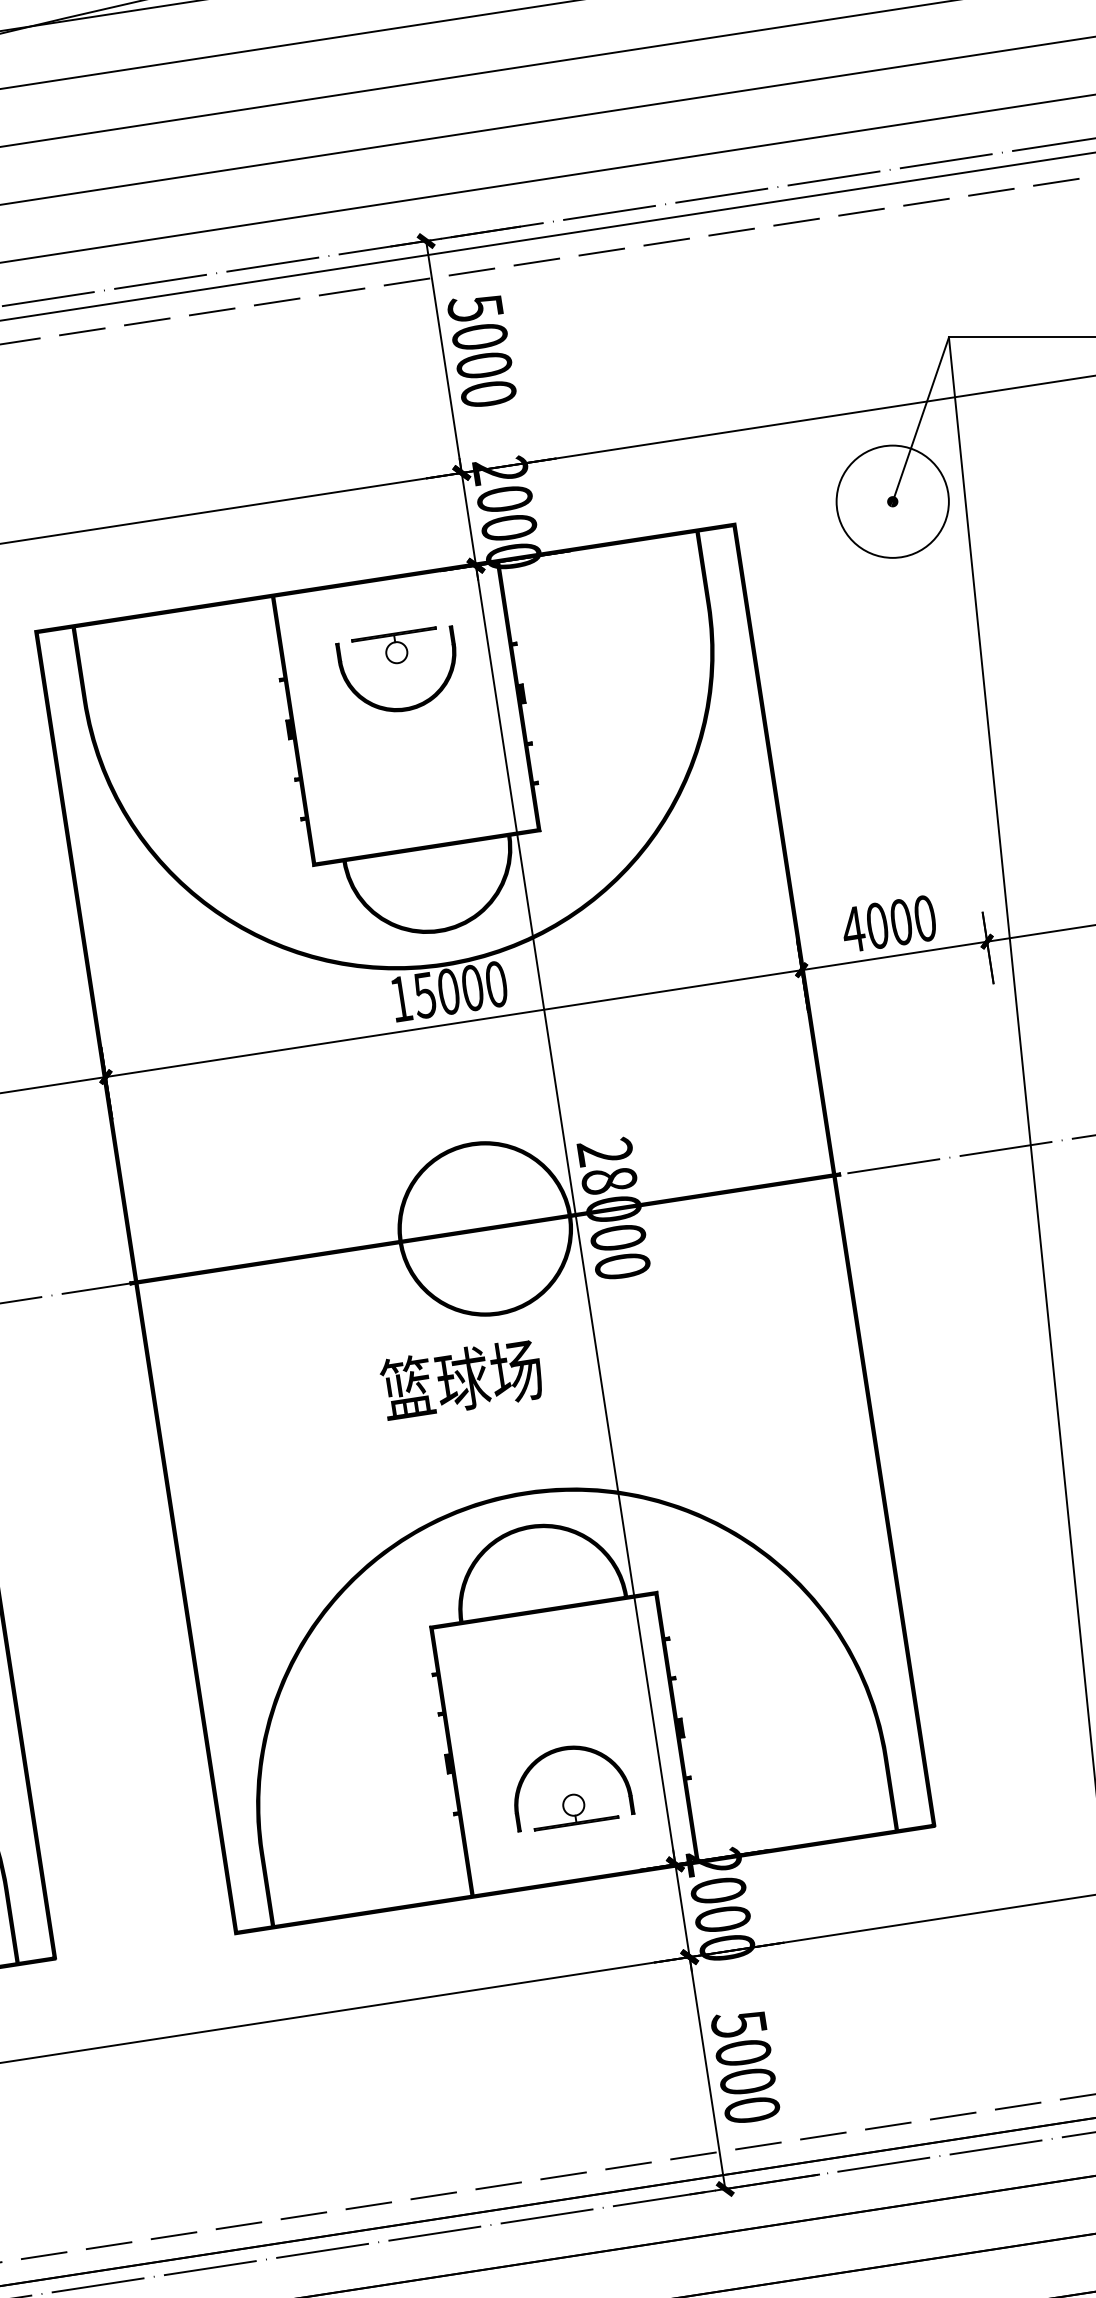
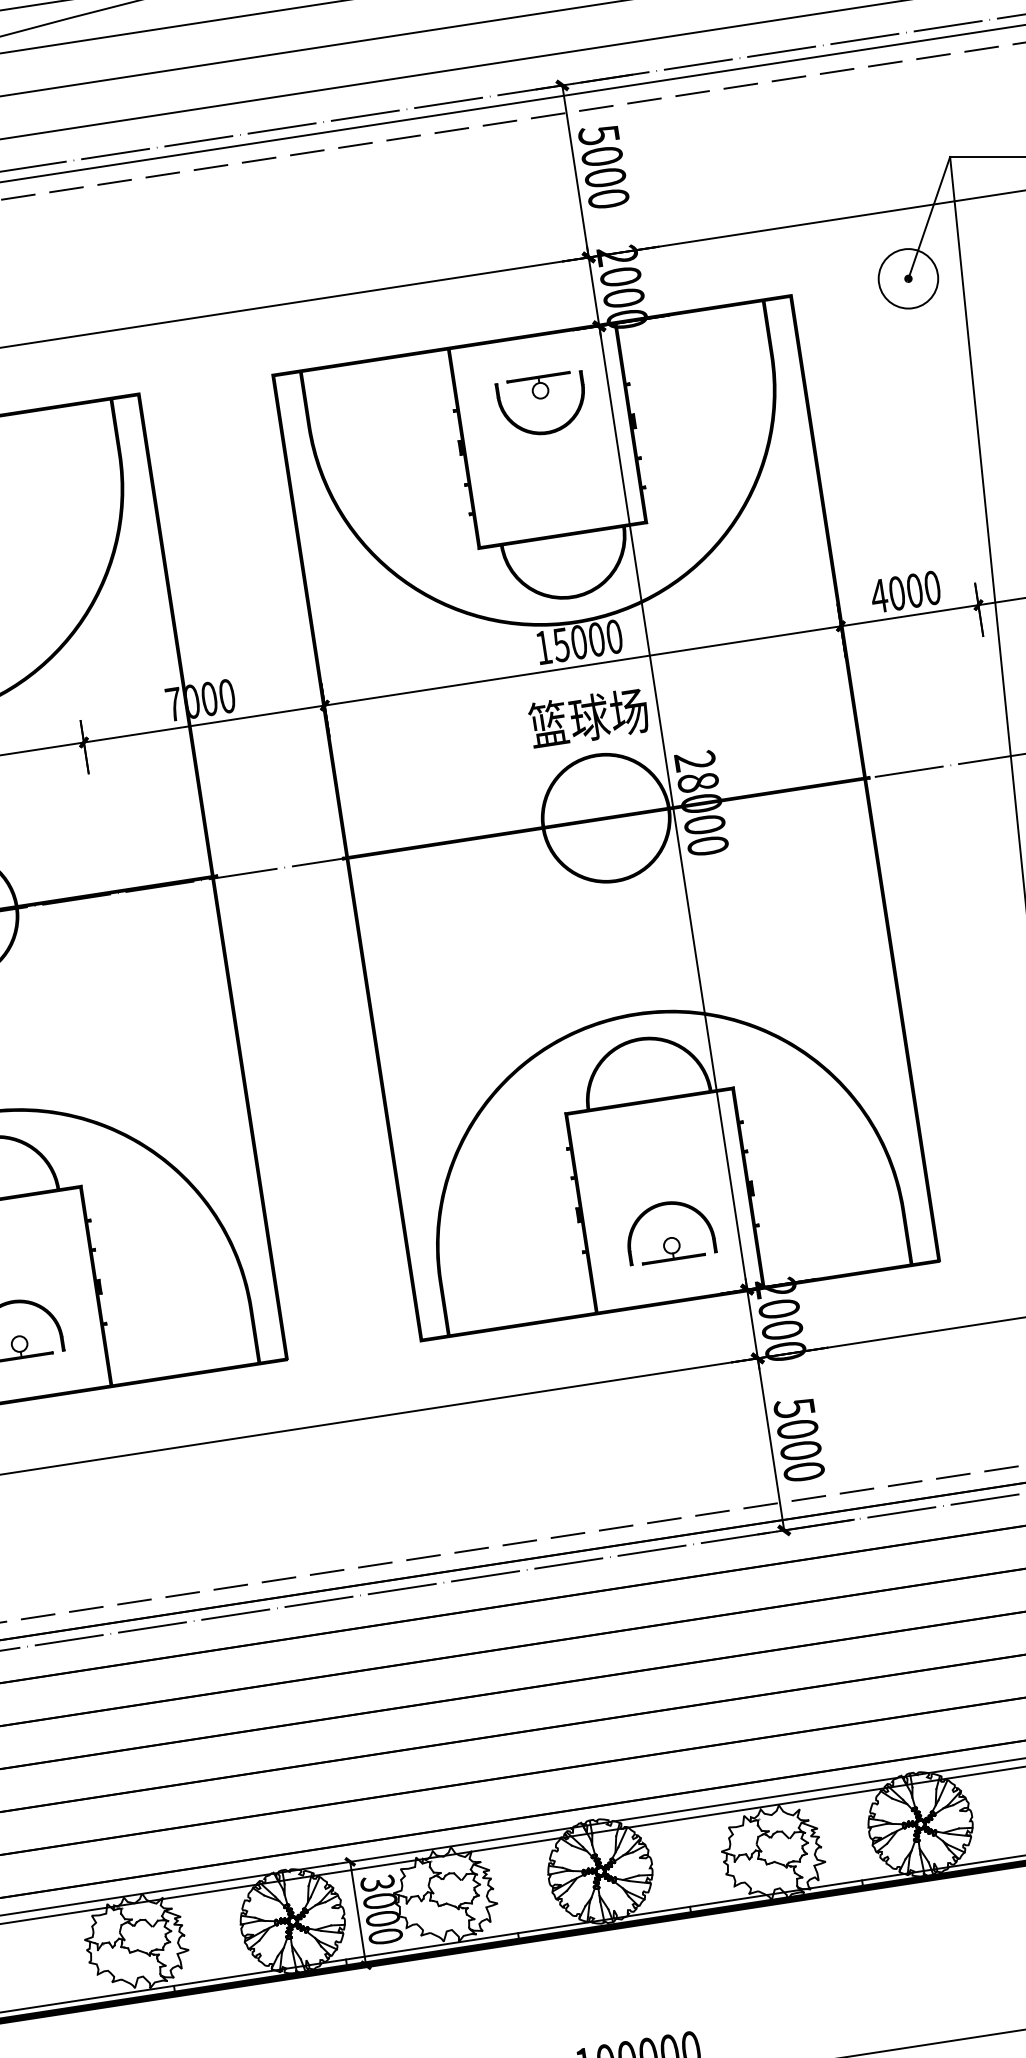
circle: (892, 501) -> (908, 278), size x0.71
text: (461, 1380) -> (588, 718), moved

